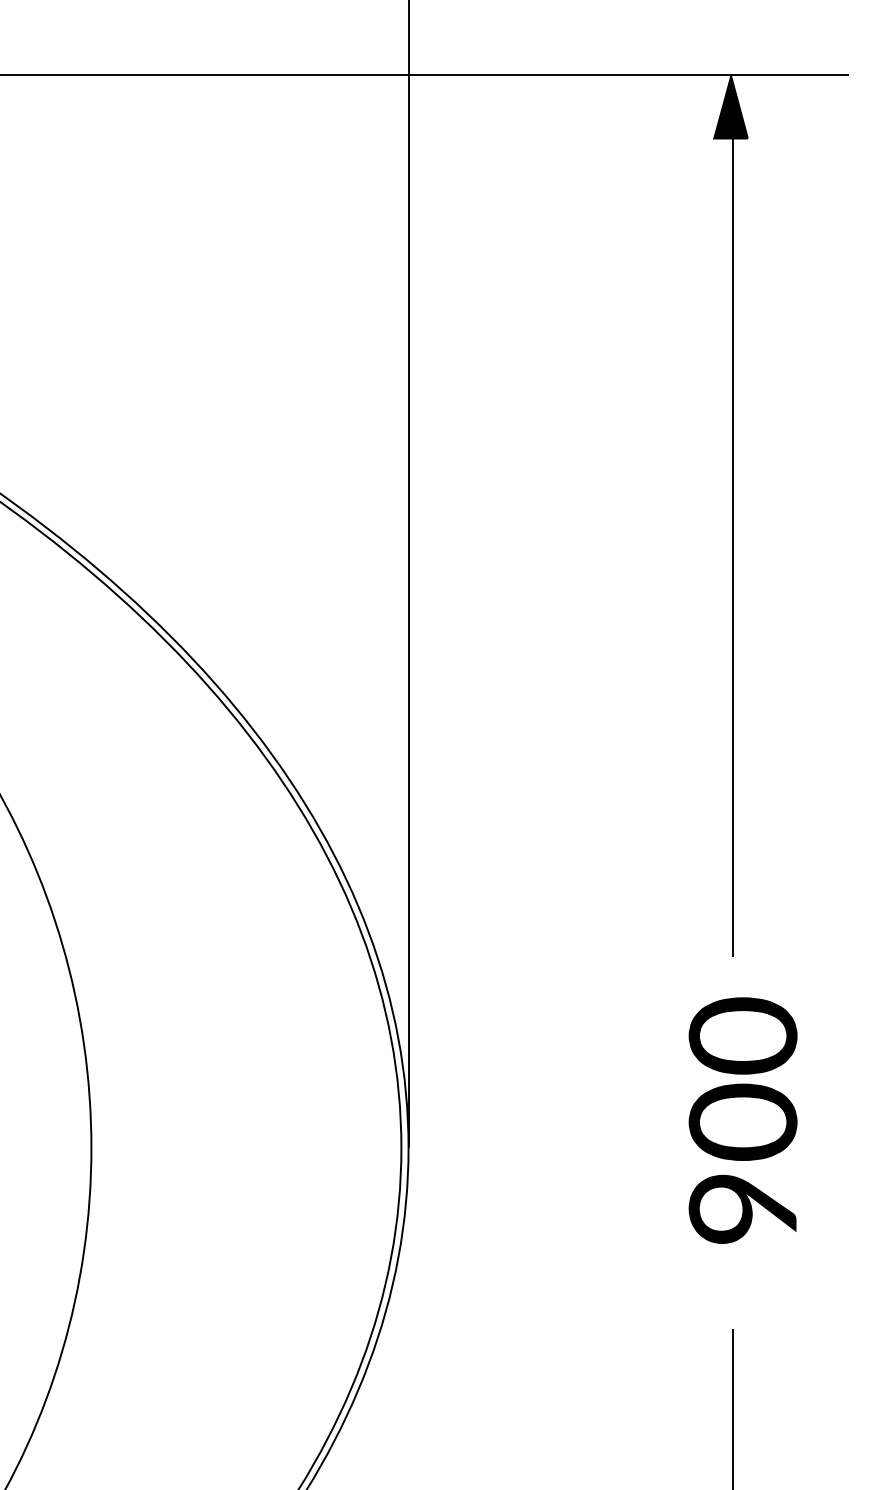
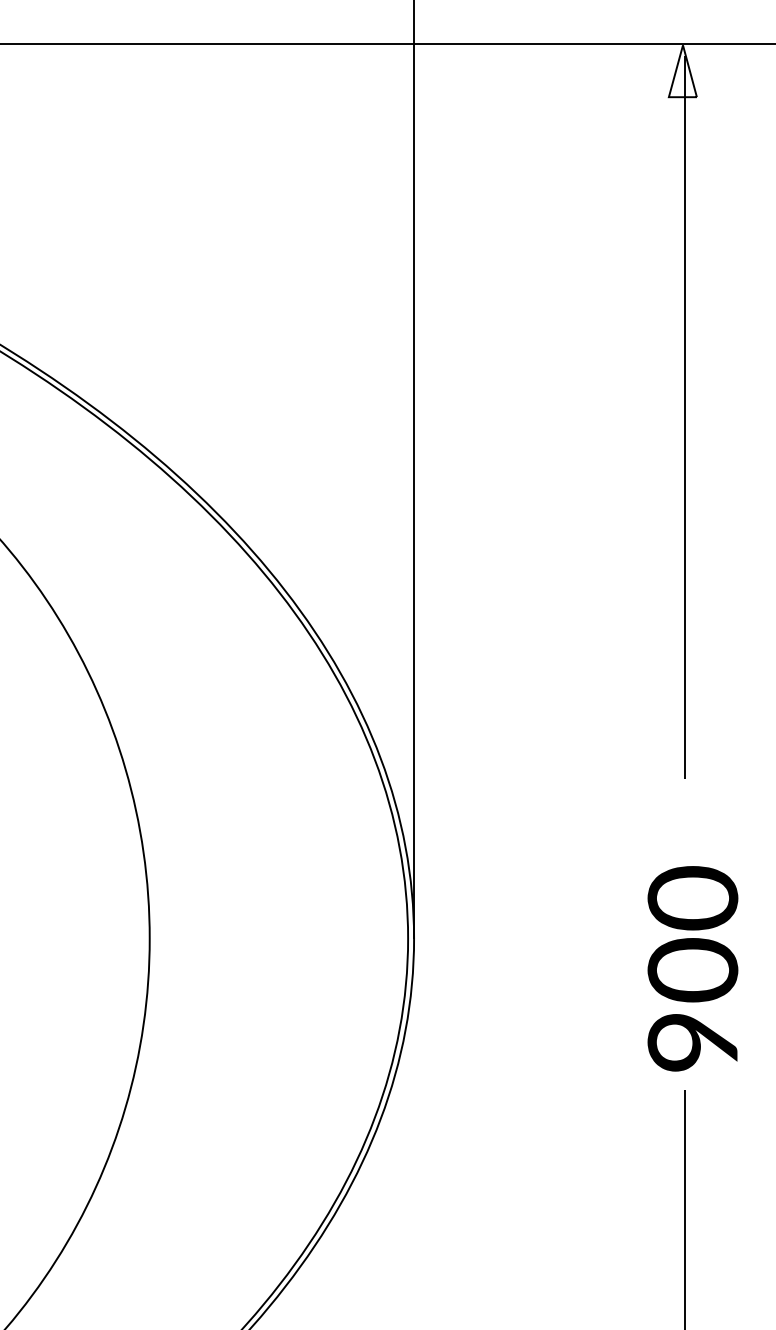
fill: (730, 107) -> (682, 71), removed
text: (742, 1120) -> (692, 968), moved

